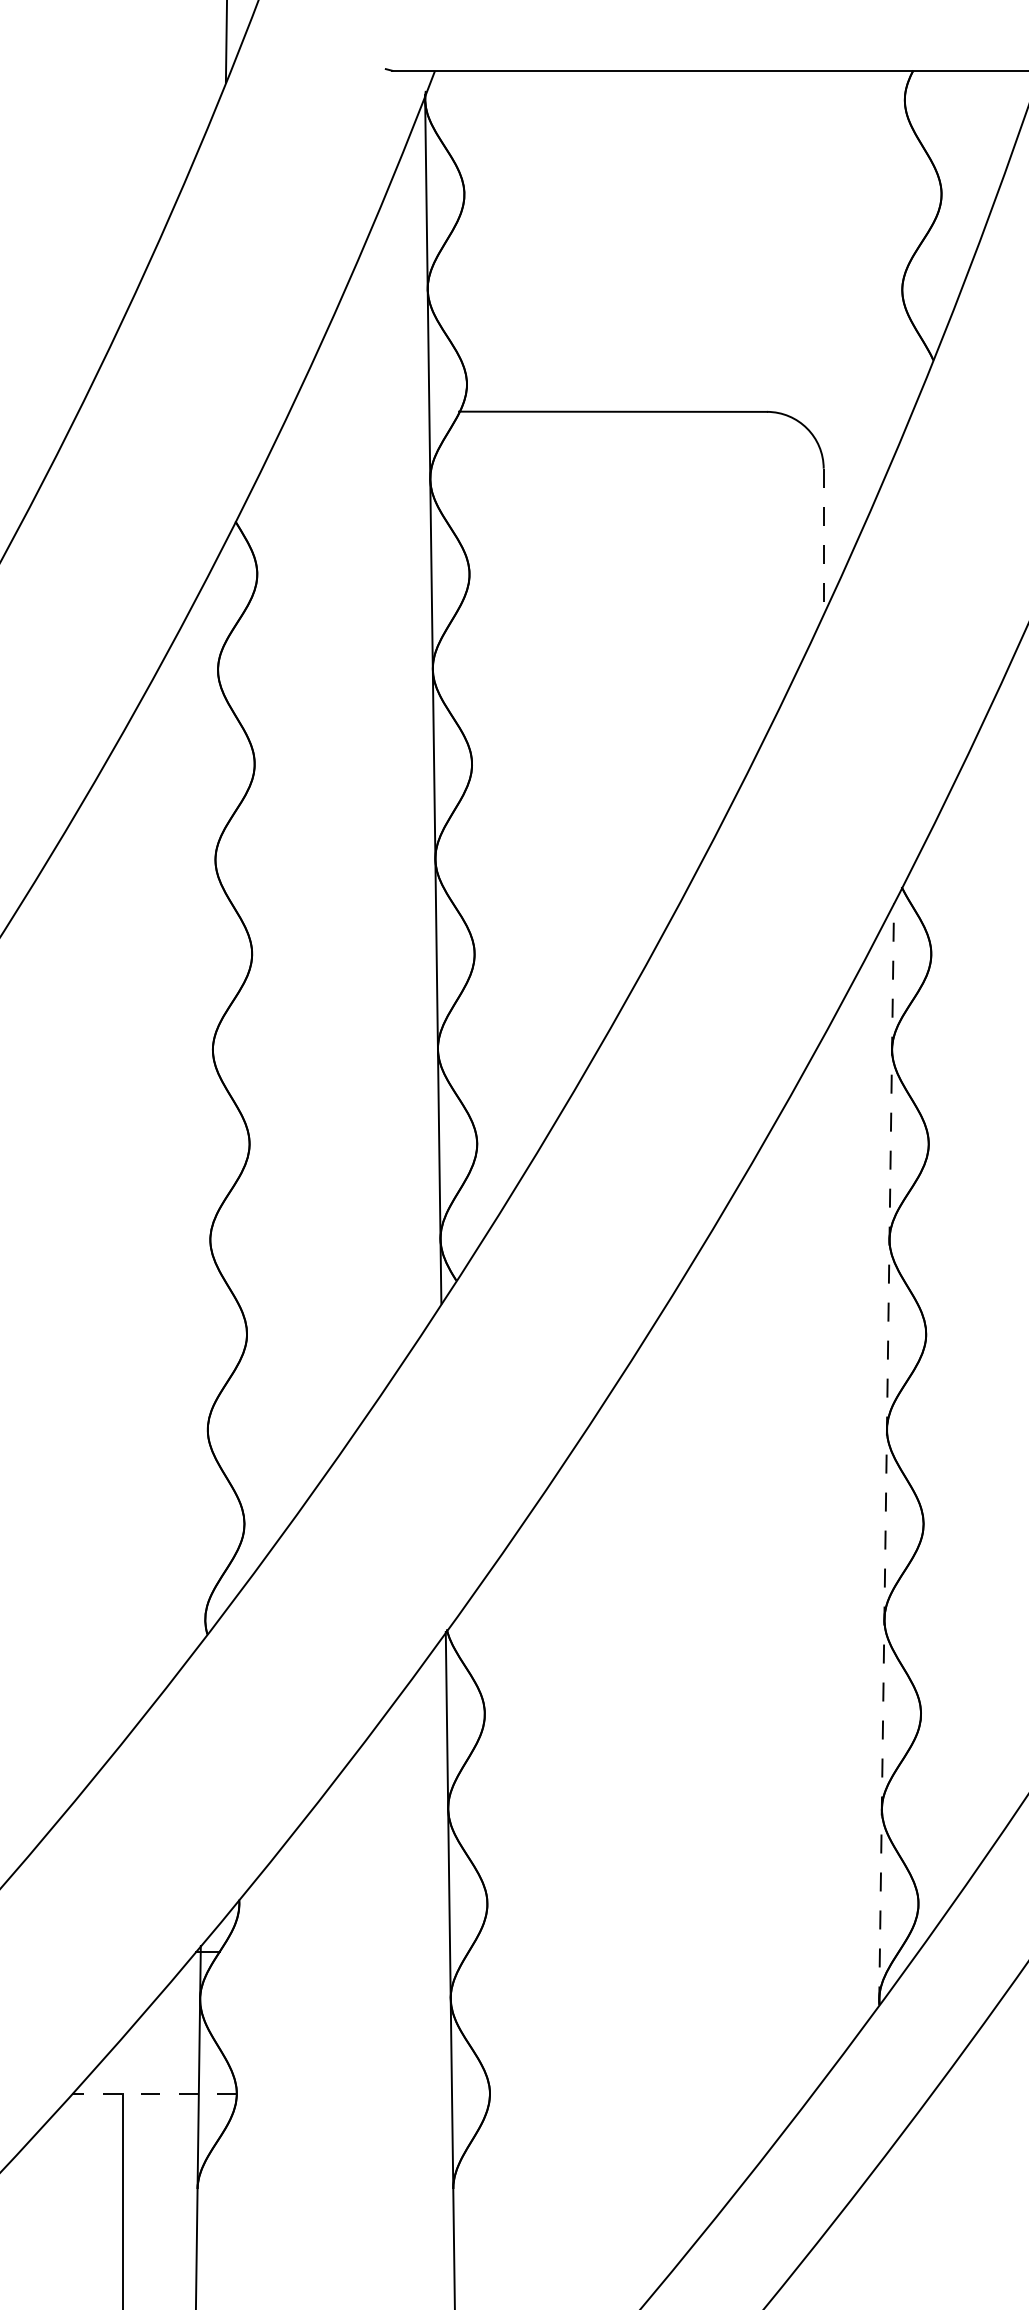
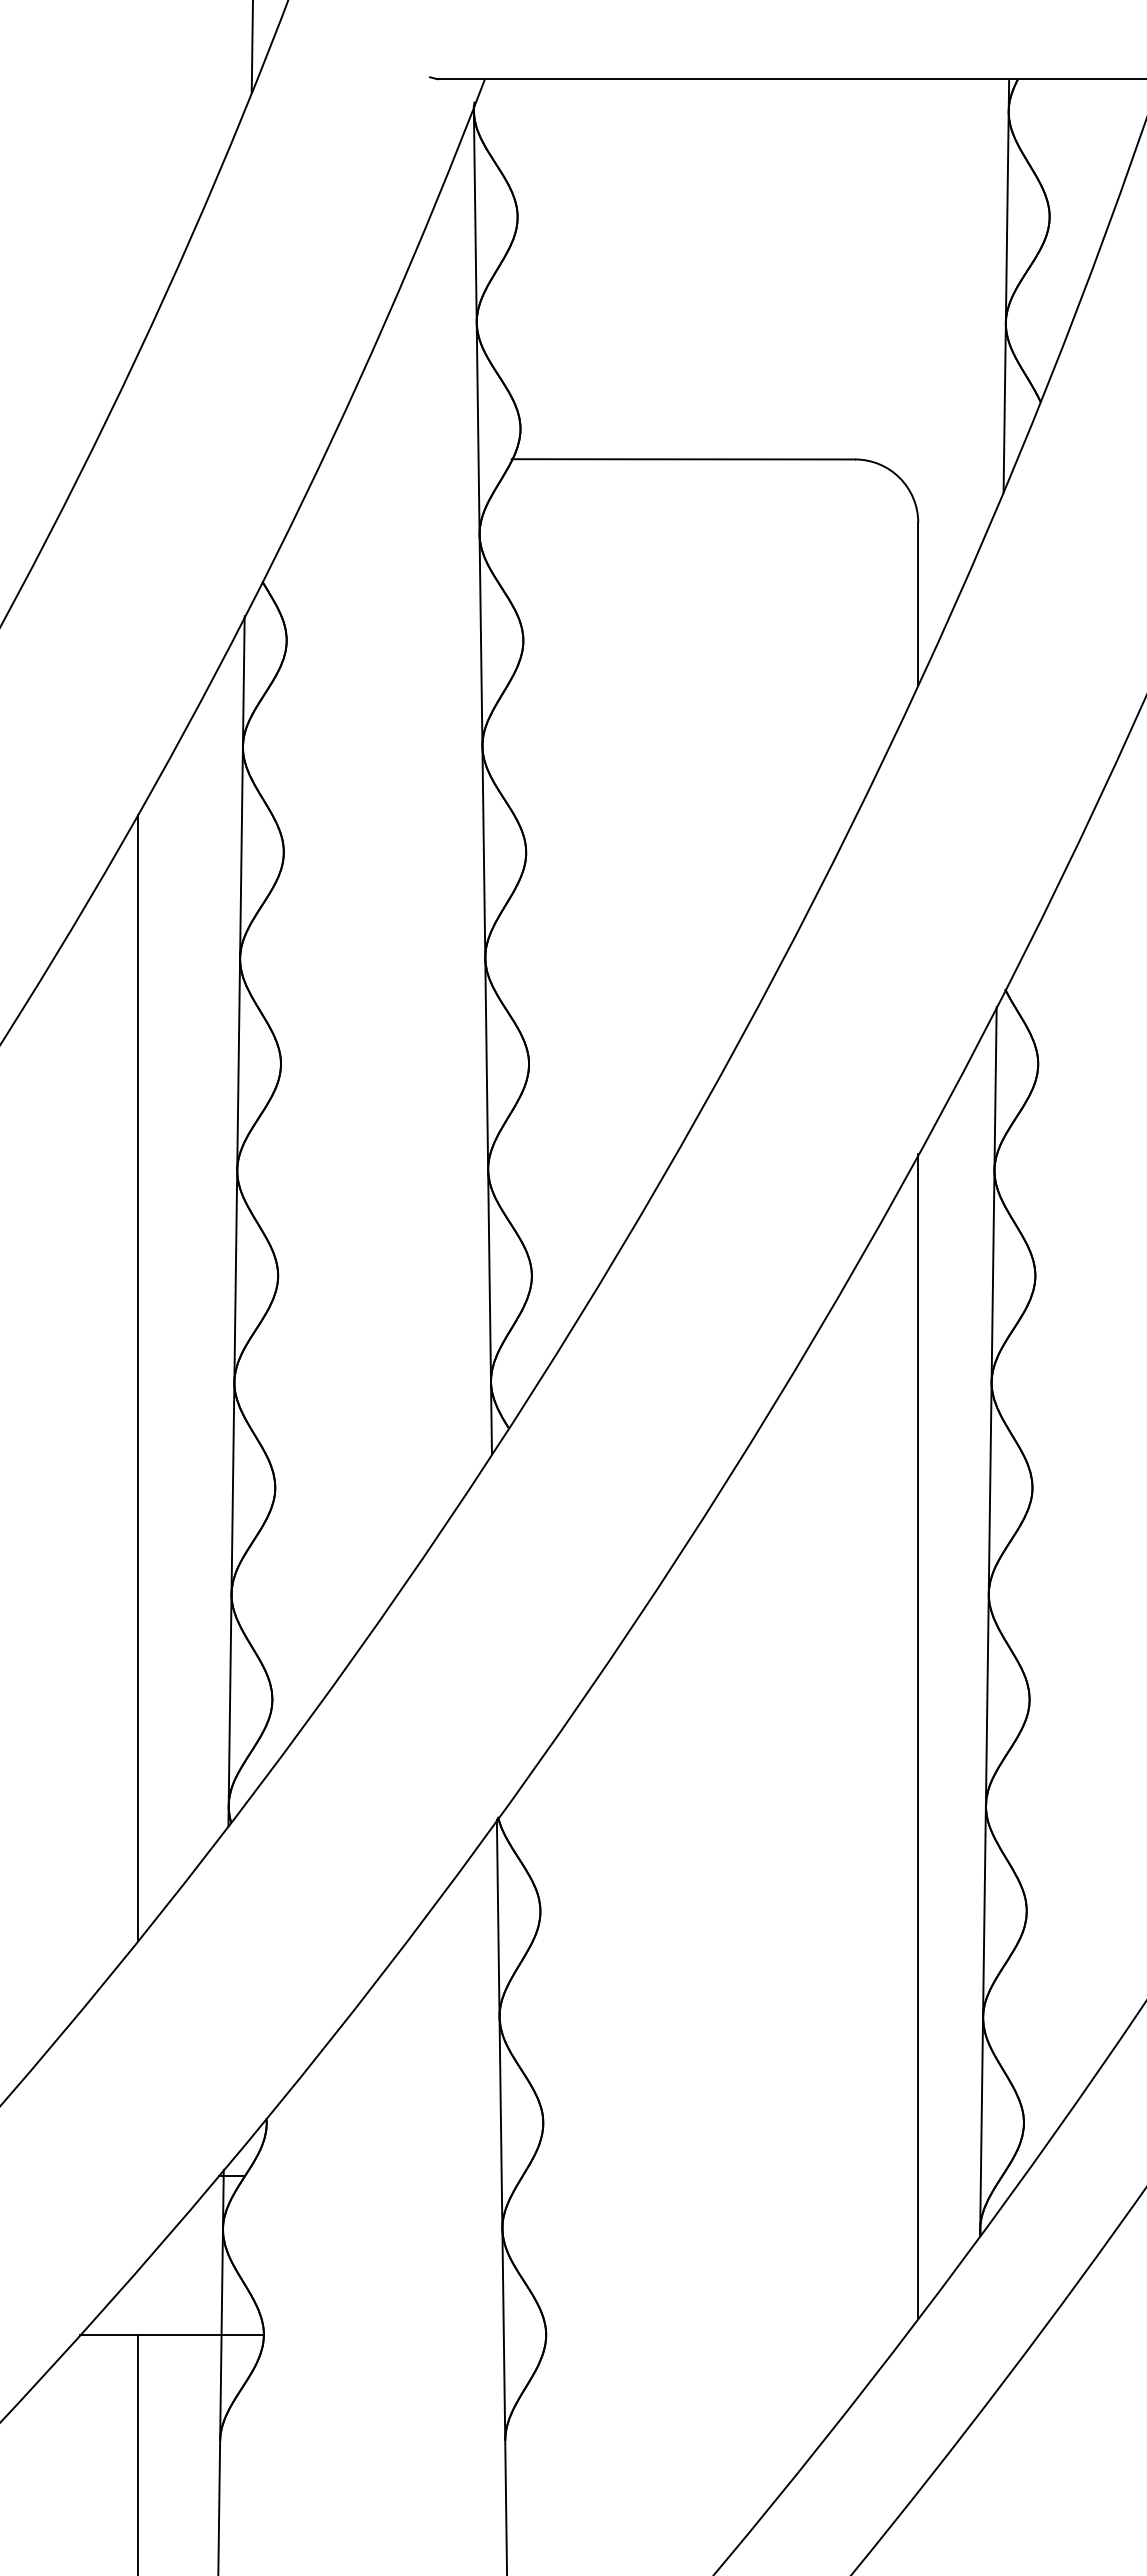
line: (902, 255) -> (1006, 285), added
line: (823, 541) -> (918, 604), dashed -> solid
line: (212, 1095) -> (236, 1221), added
line: (123, 1236) -> (137, 1378), added
line: (886, 1454) -> (988, 1621), dashed -> solid
line: (823, 1557) -> (918, 1736), added
line: (153, 2093) -> (171, 2334), dashed -> solid

